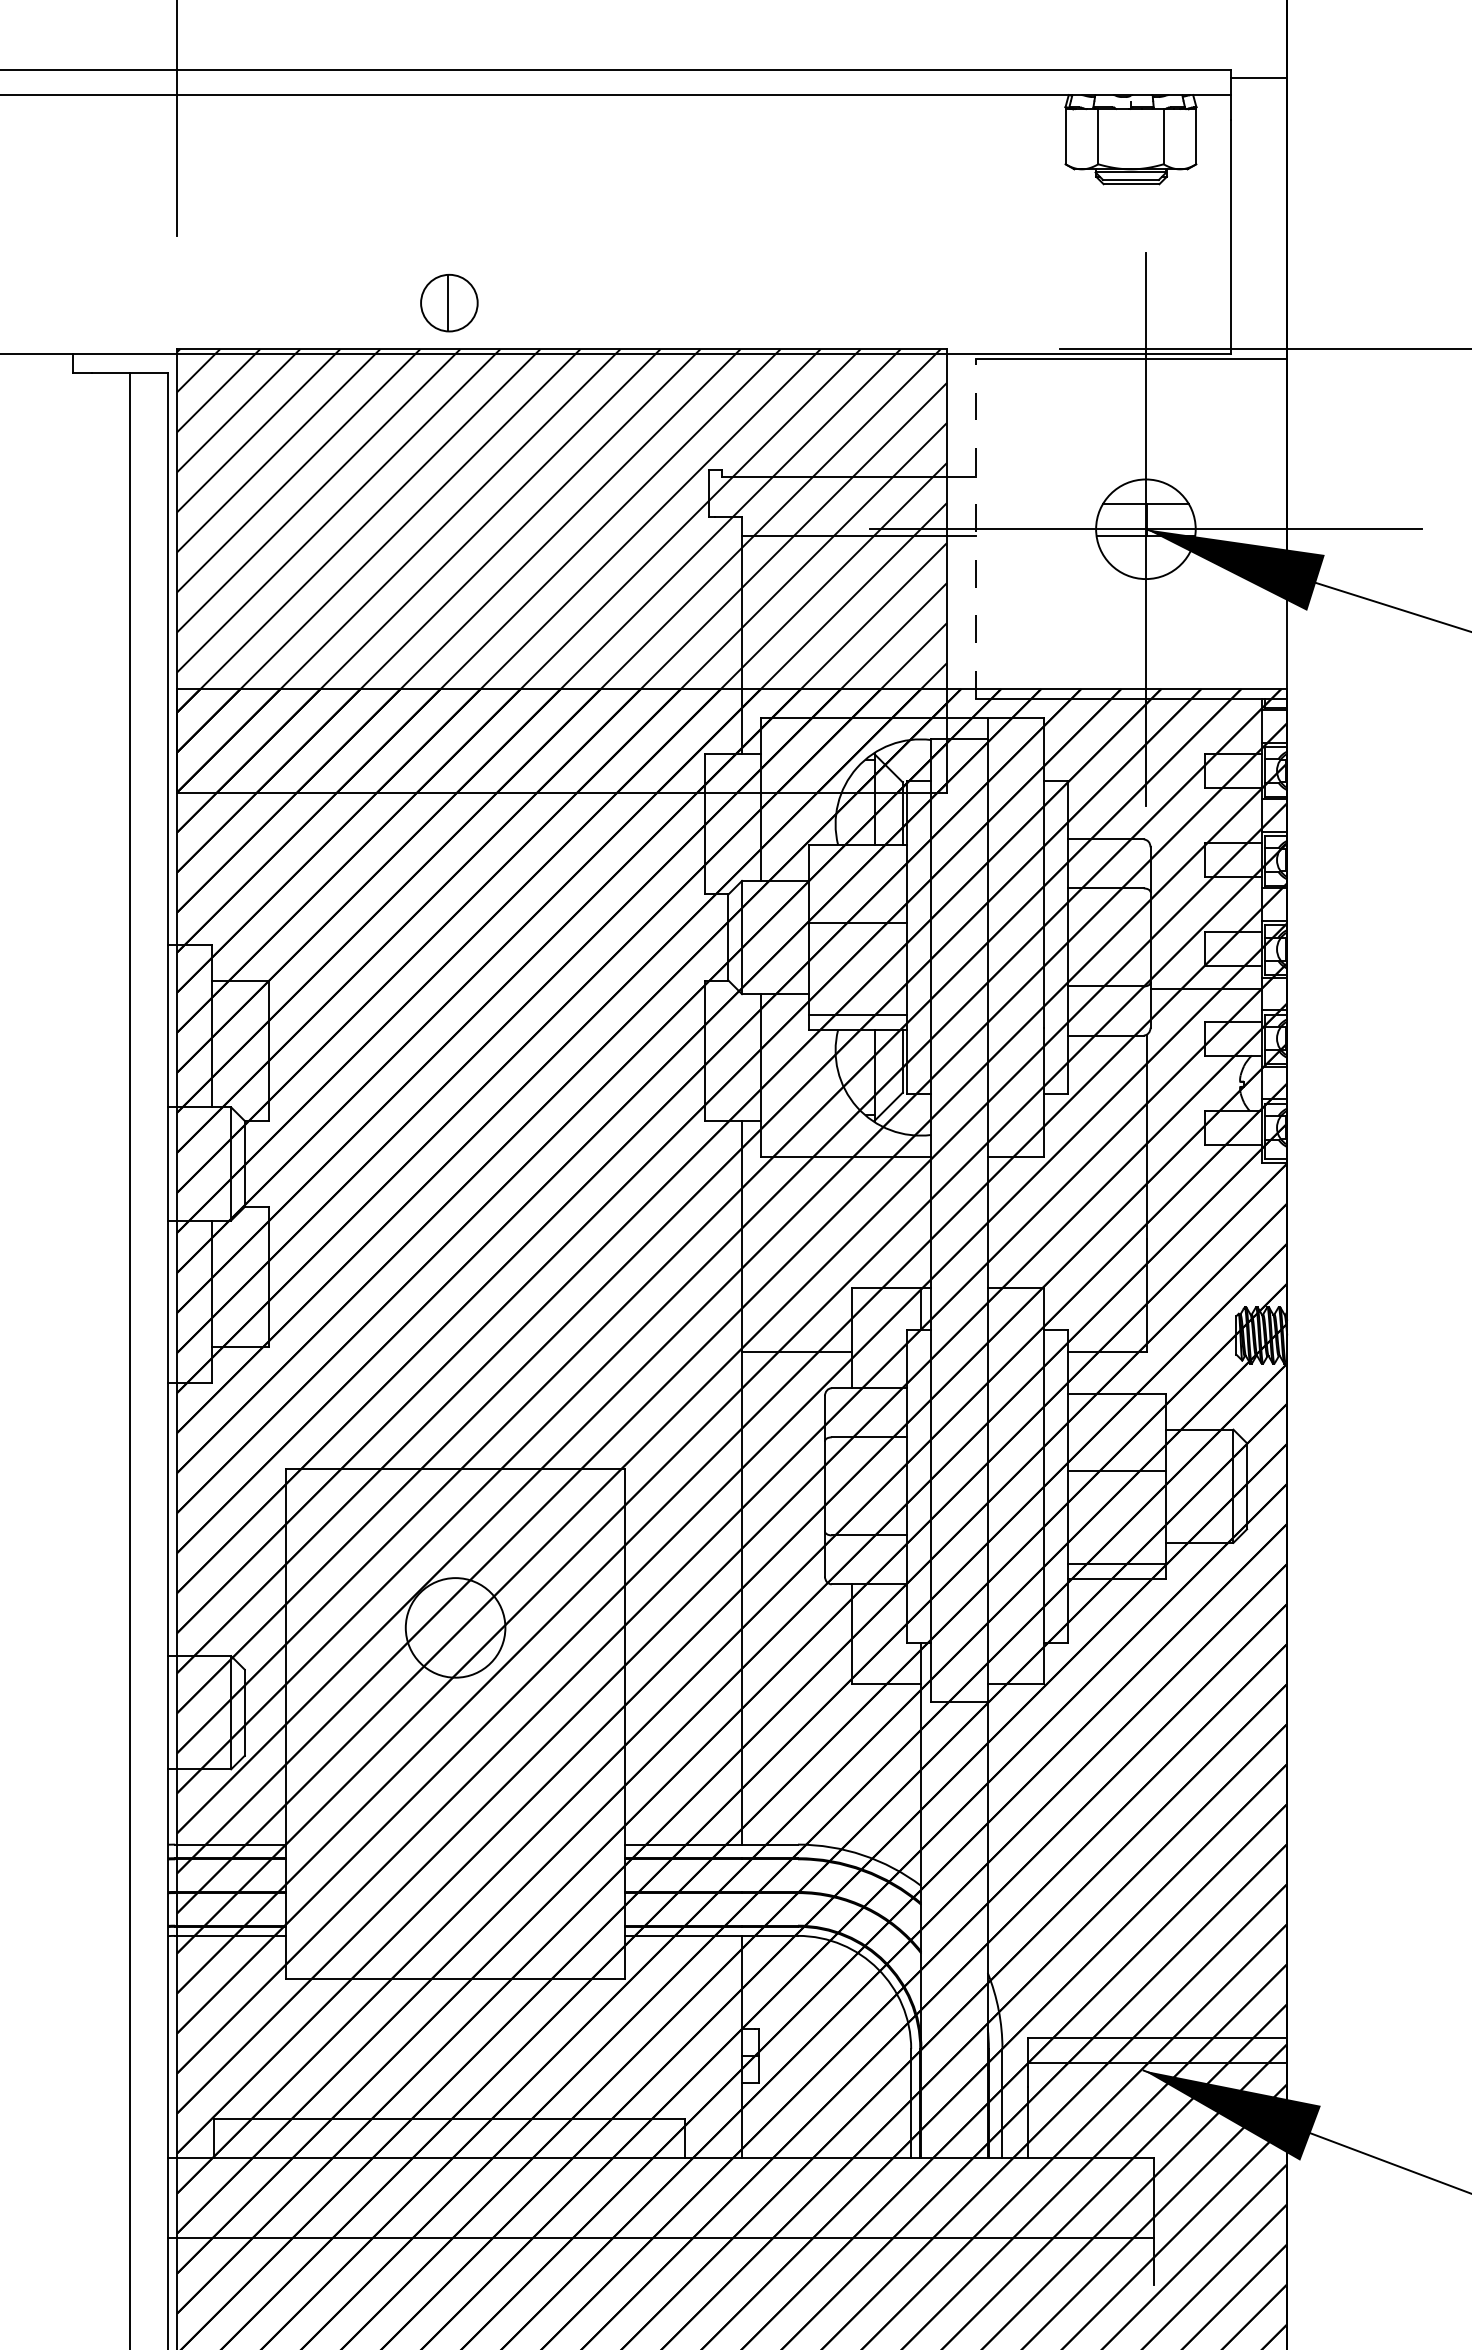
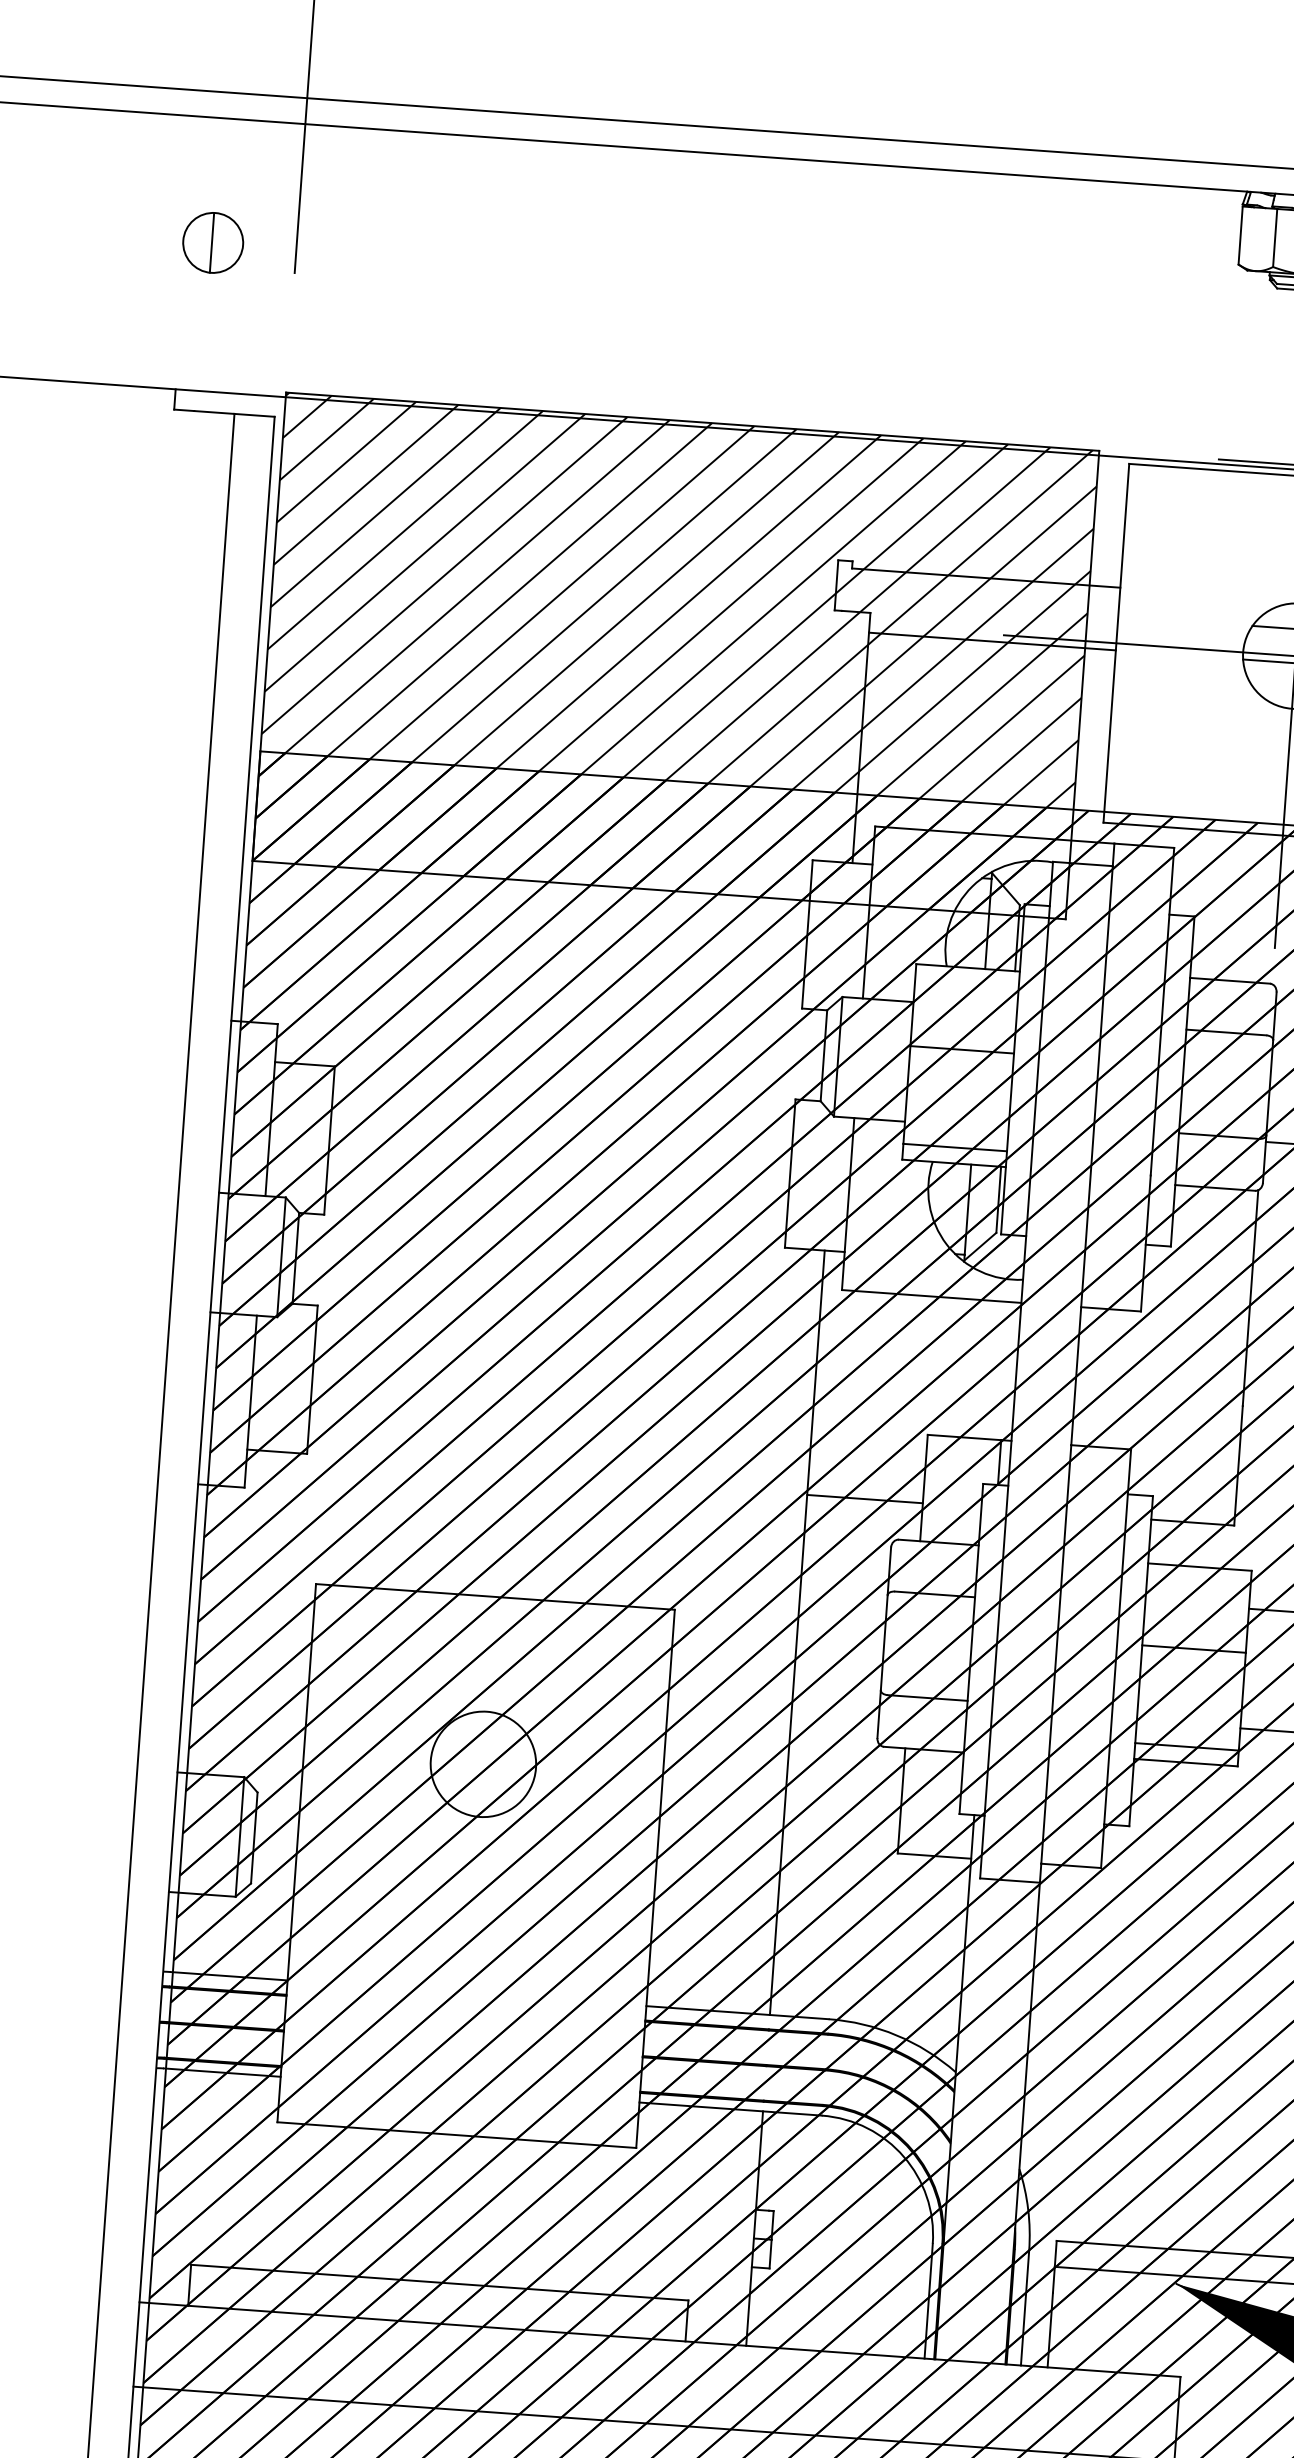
part: (449, 303) -> (213, 243), moved
line: (976, 529) -> (1116, 643), dashed -> solid

